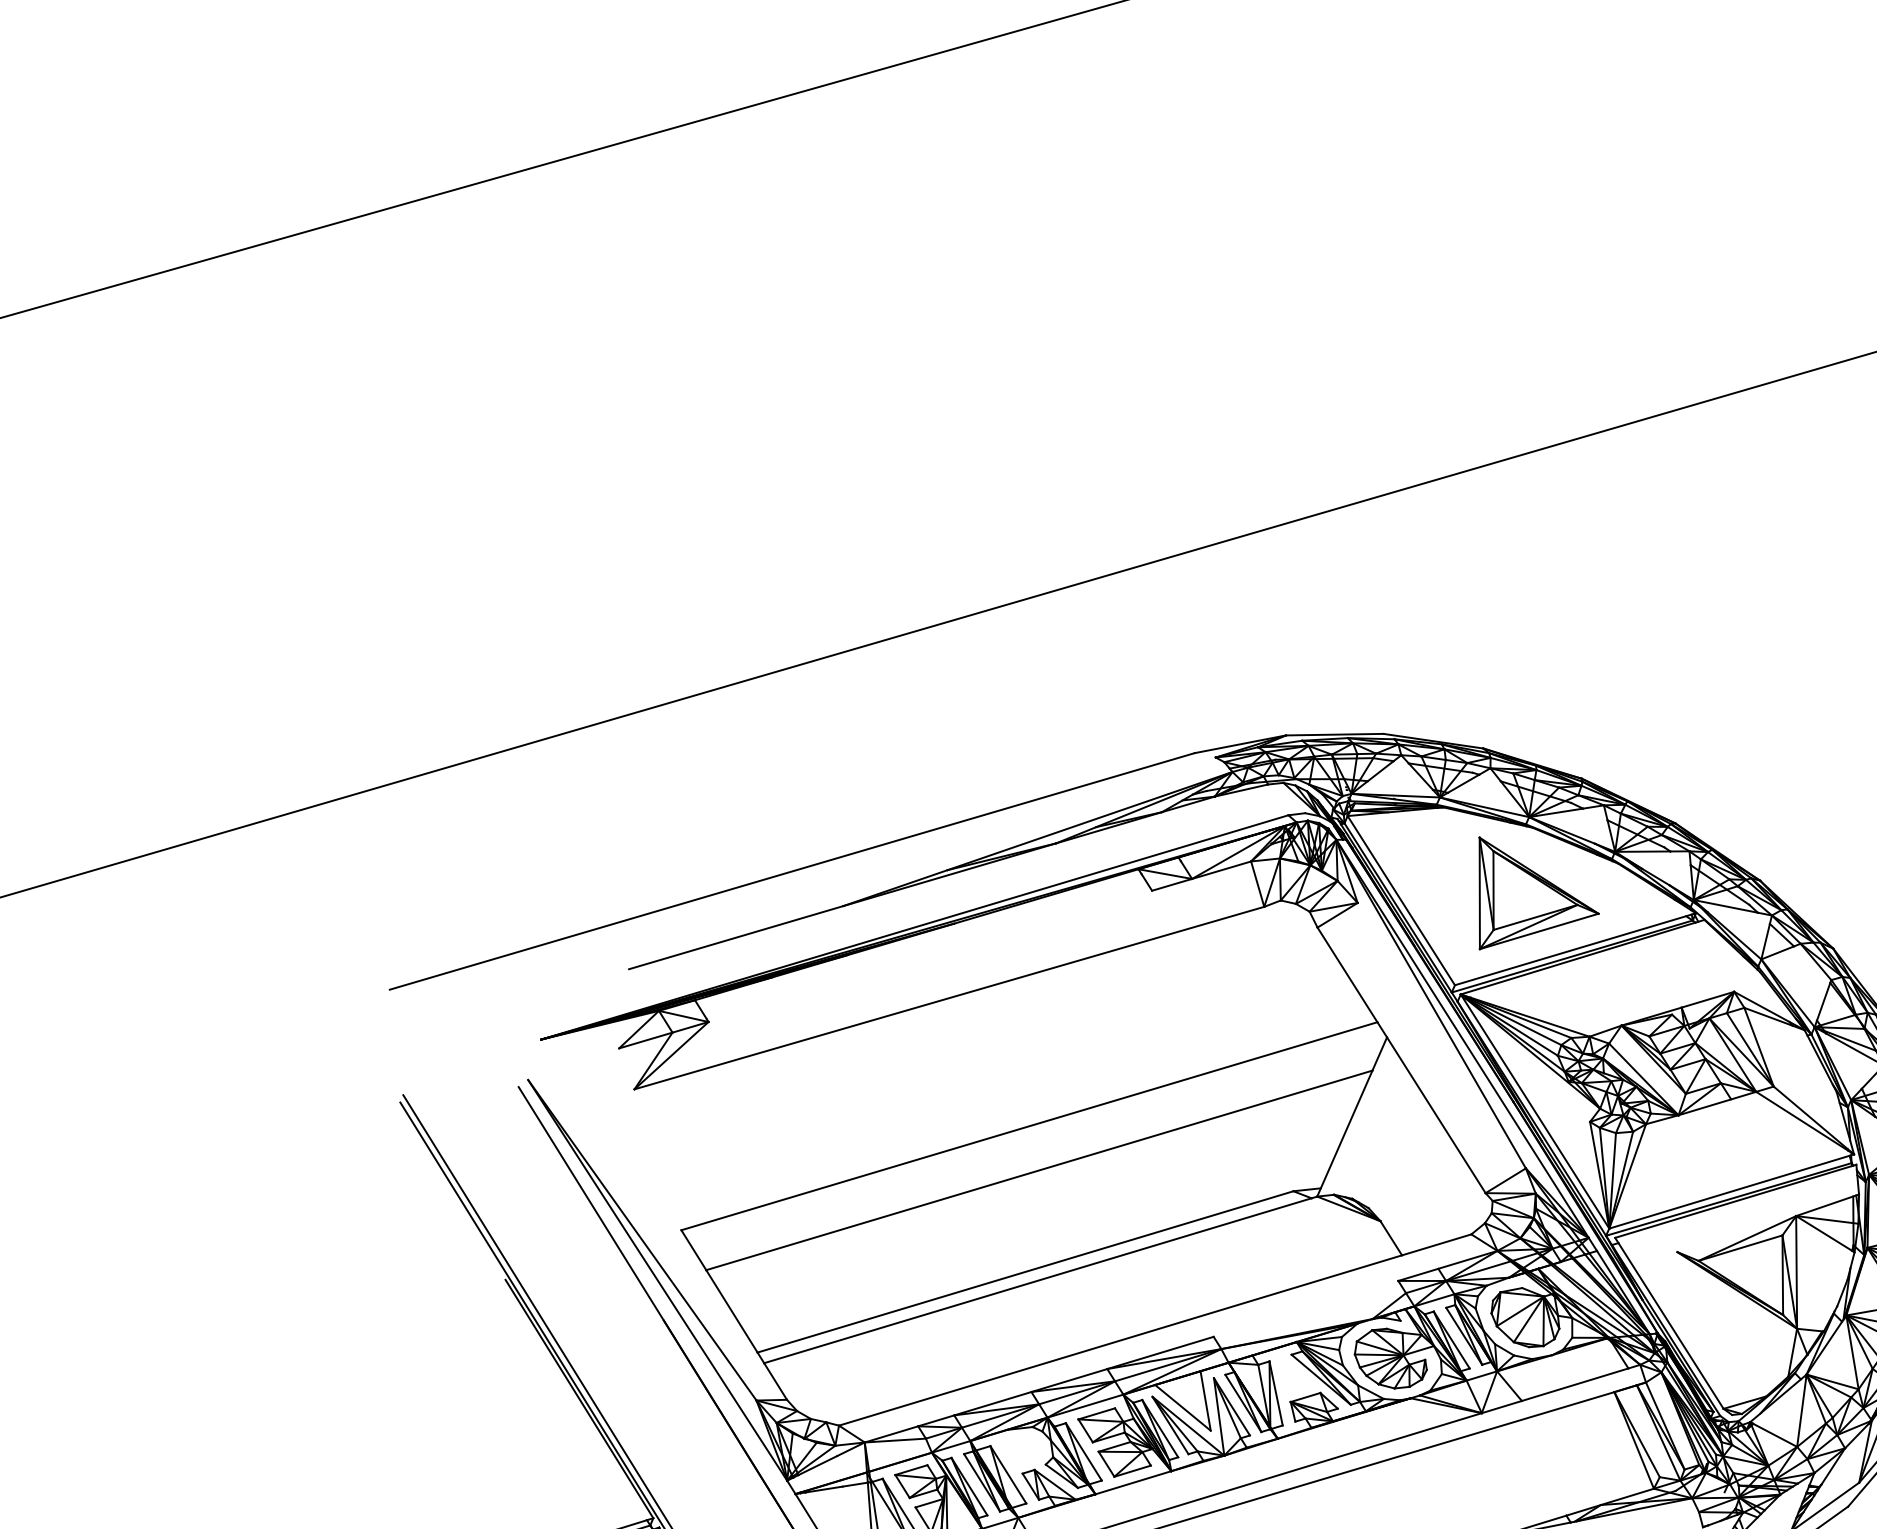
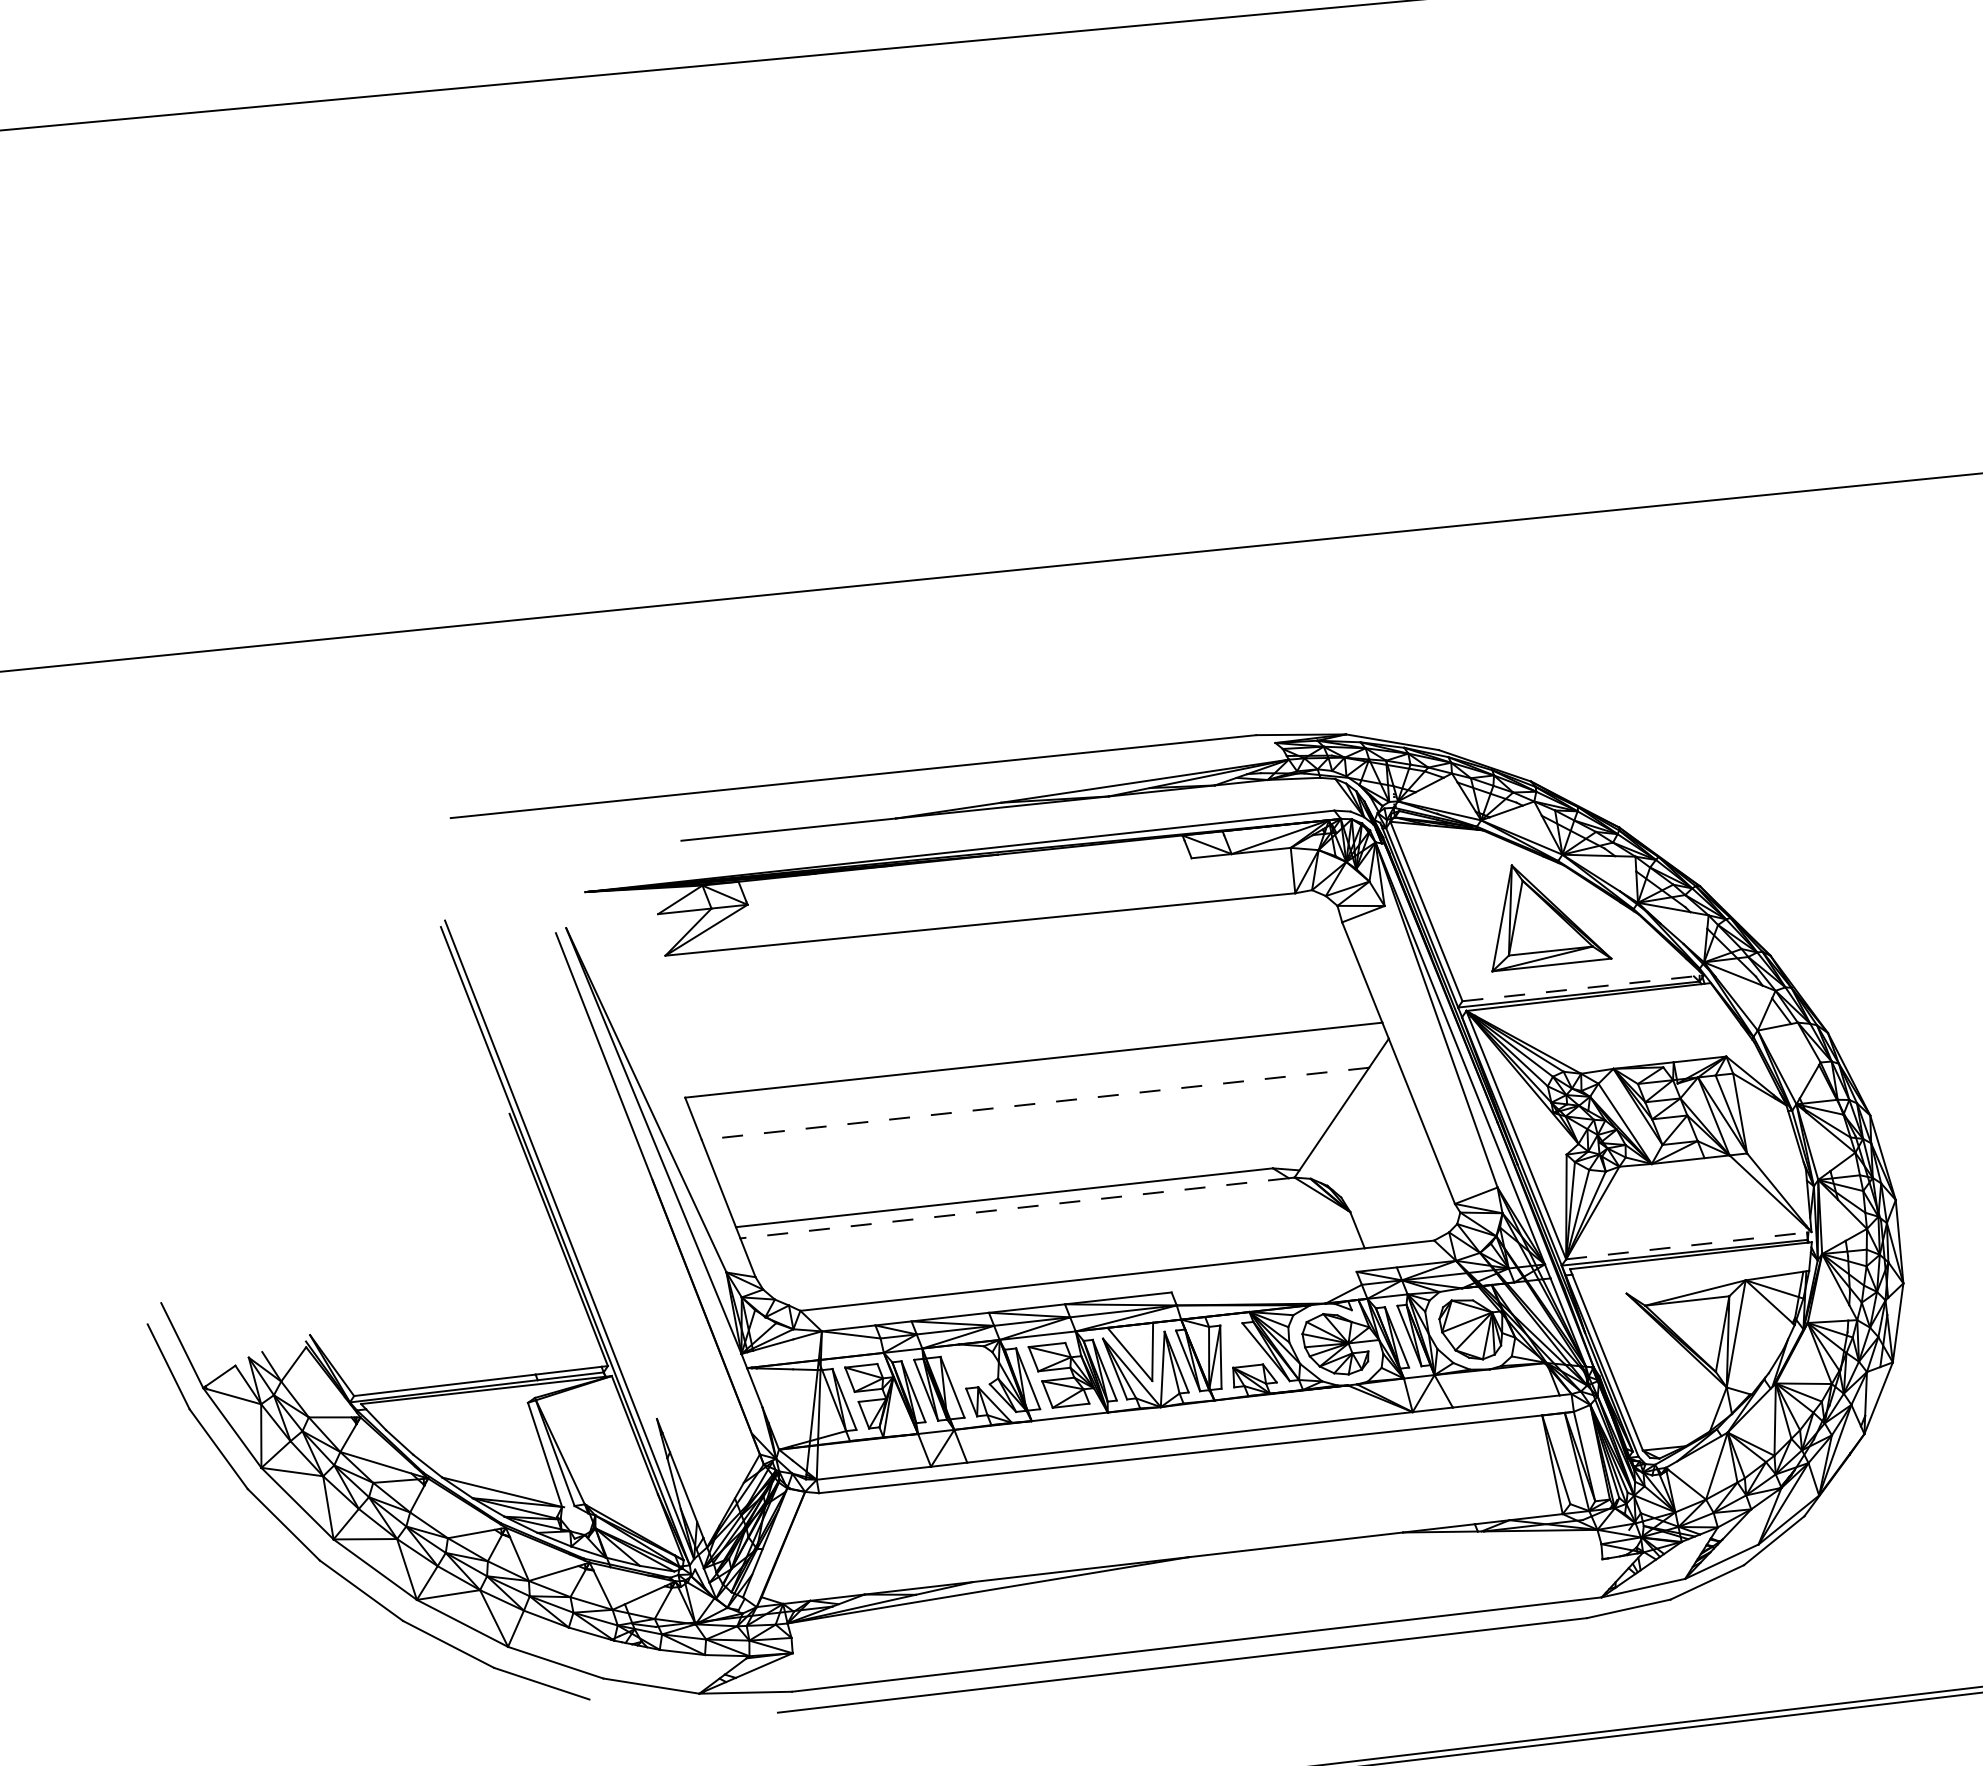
line: (1575, 949) -> (1583, 988), solid -> dashed
line: (1039, 1170) -> (1035, 1103), solid -> dashed
line: (1732, 1191) -> (1689, 1245), solid -> dashed
line: (1037, 1280) -> (1014, 1208), solid -> dashed

